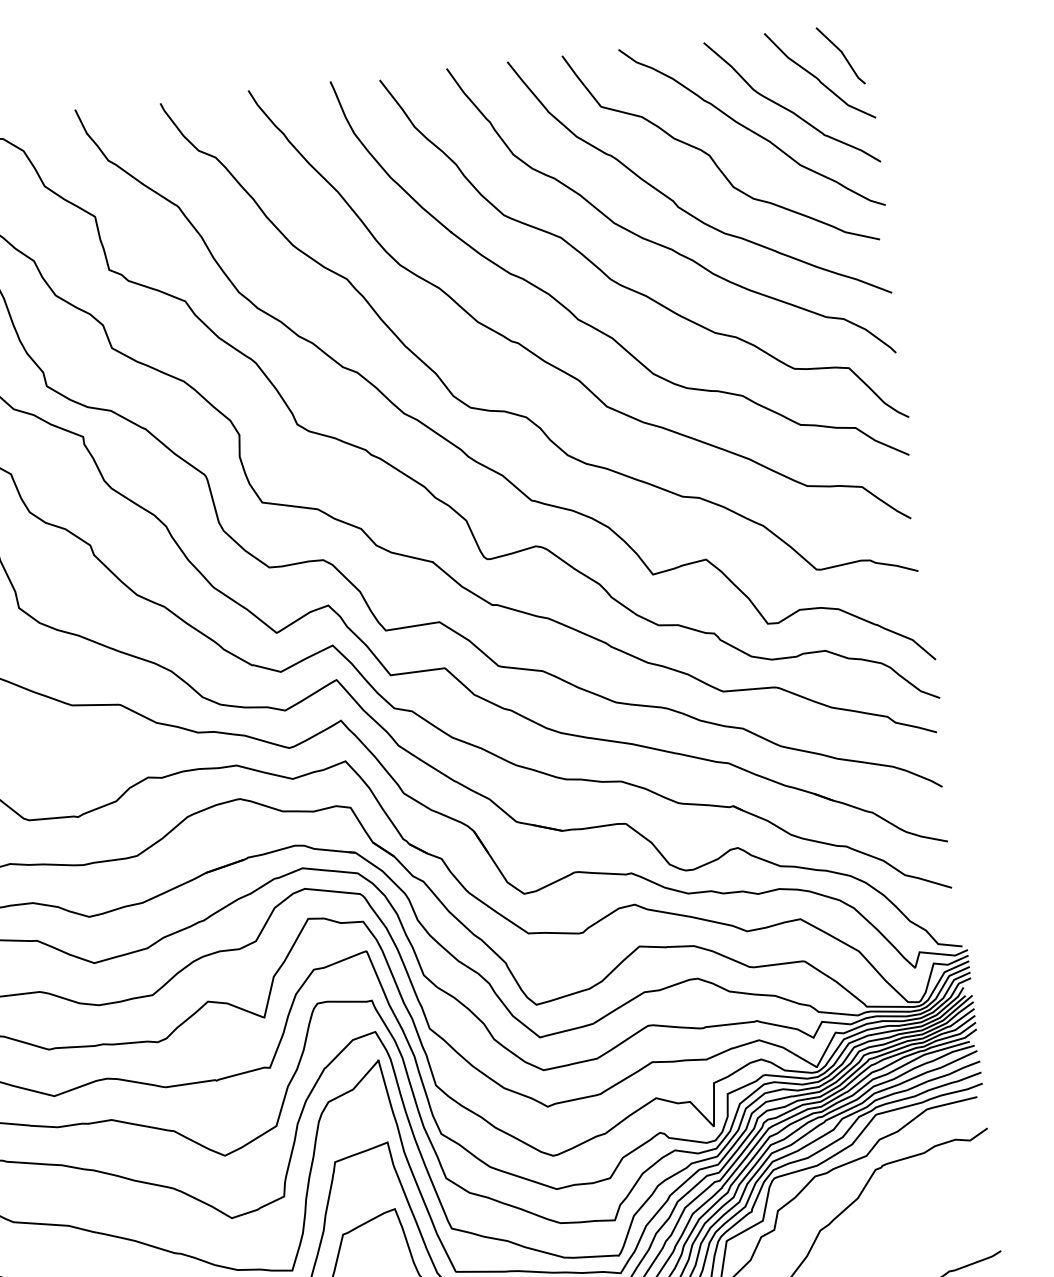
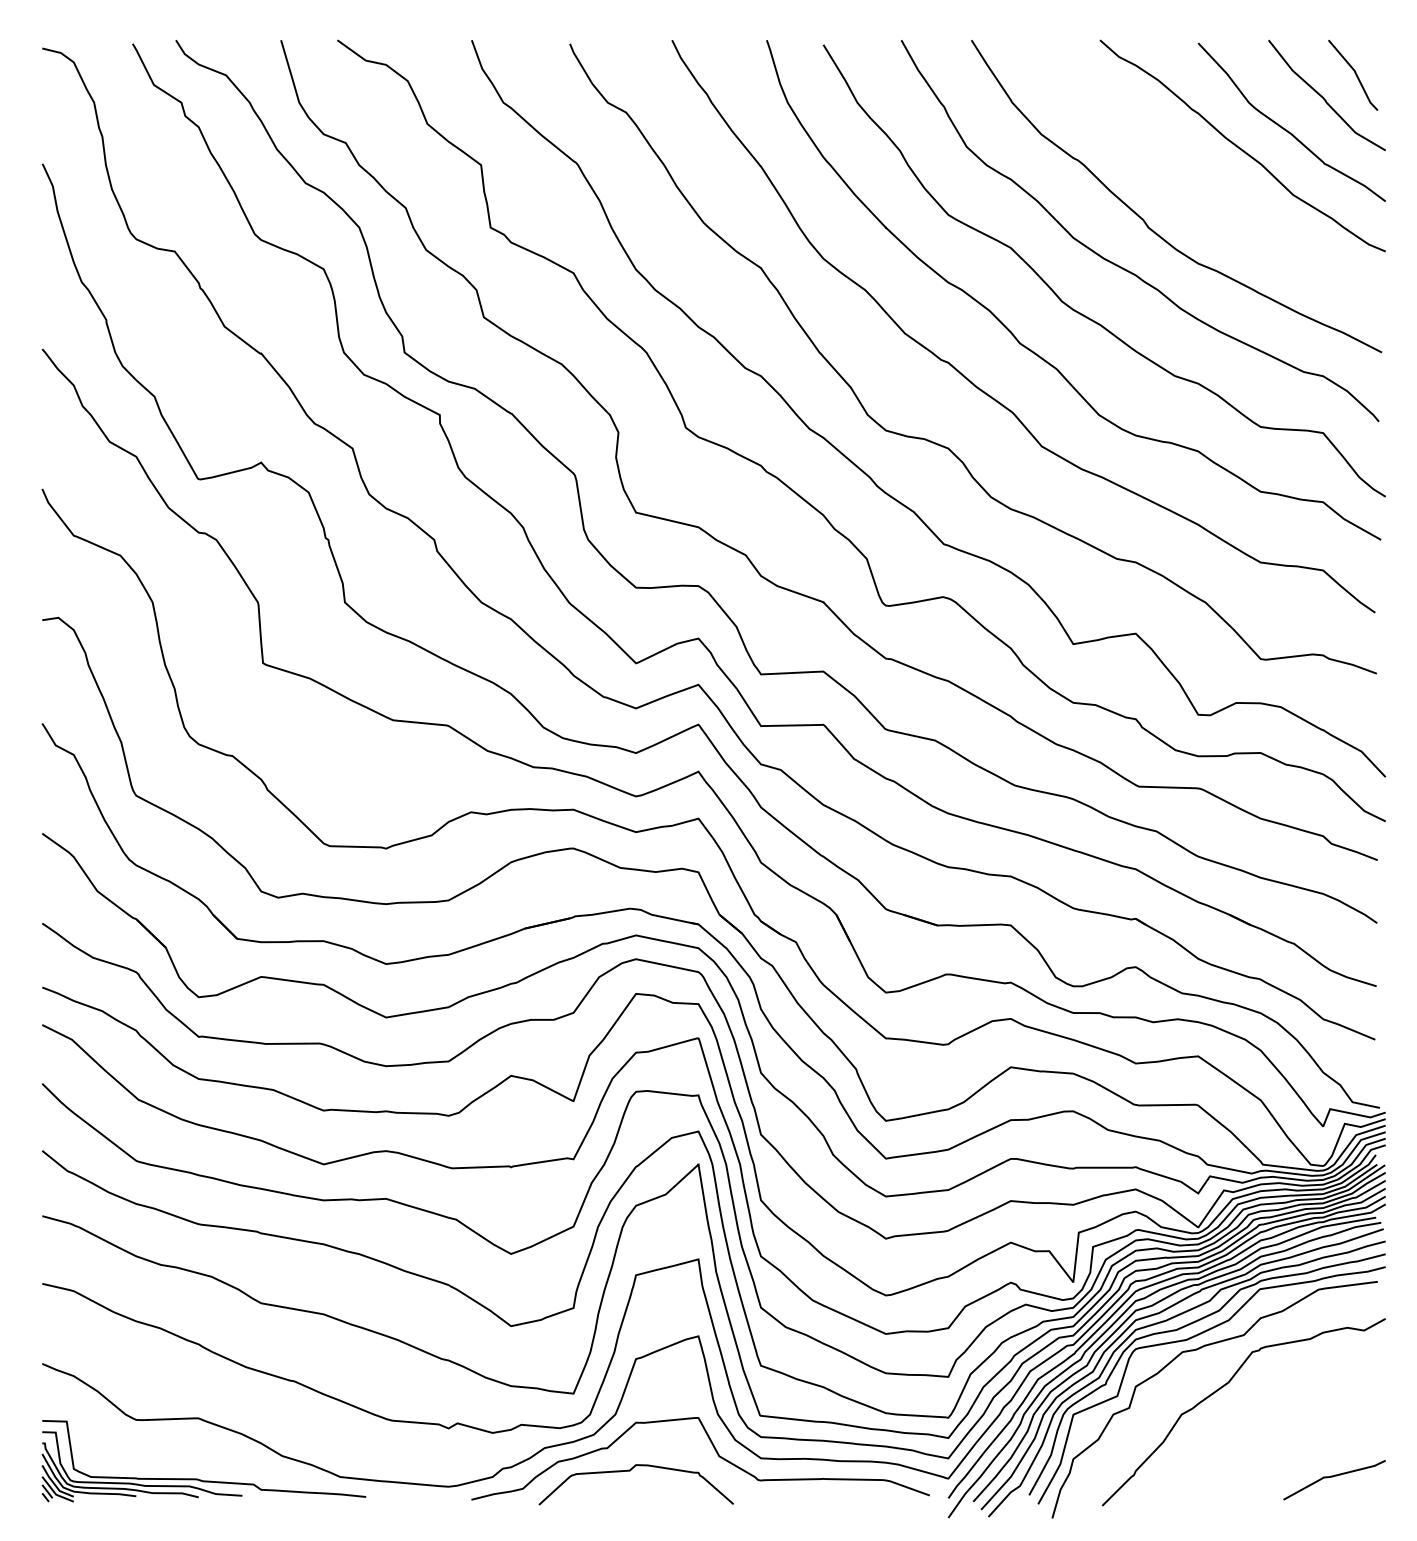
curve: (711, 156) -> (1192, 173), removed

